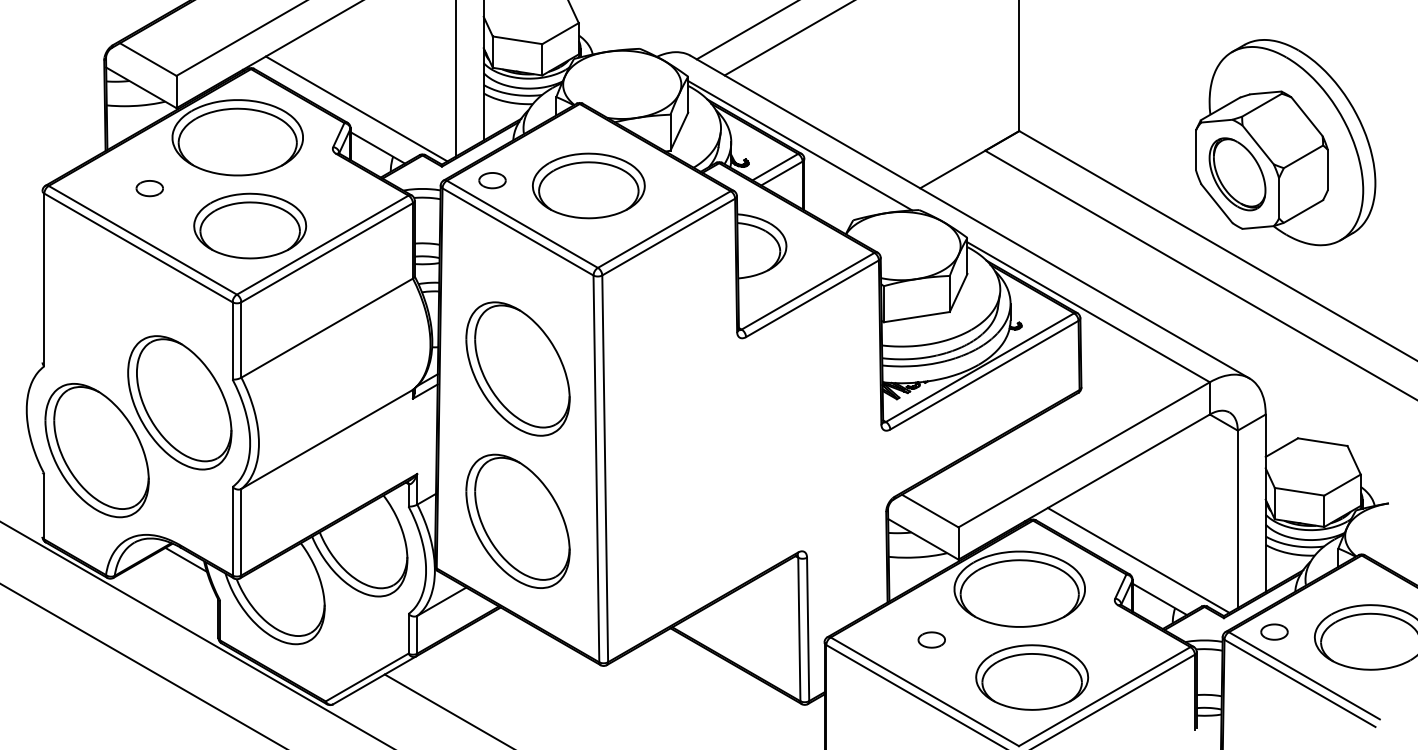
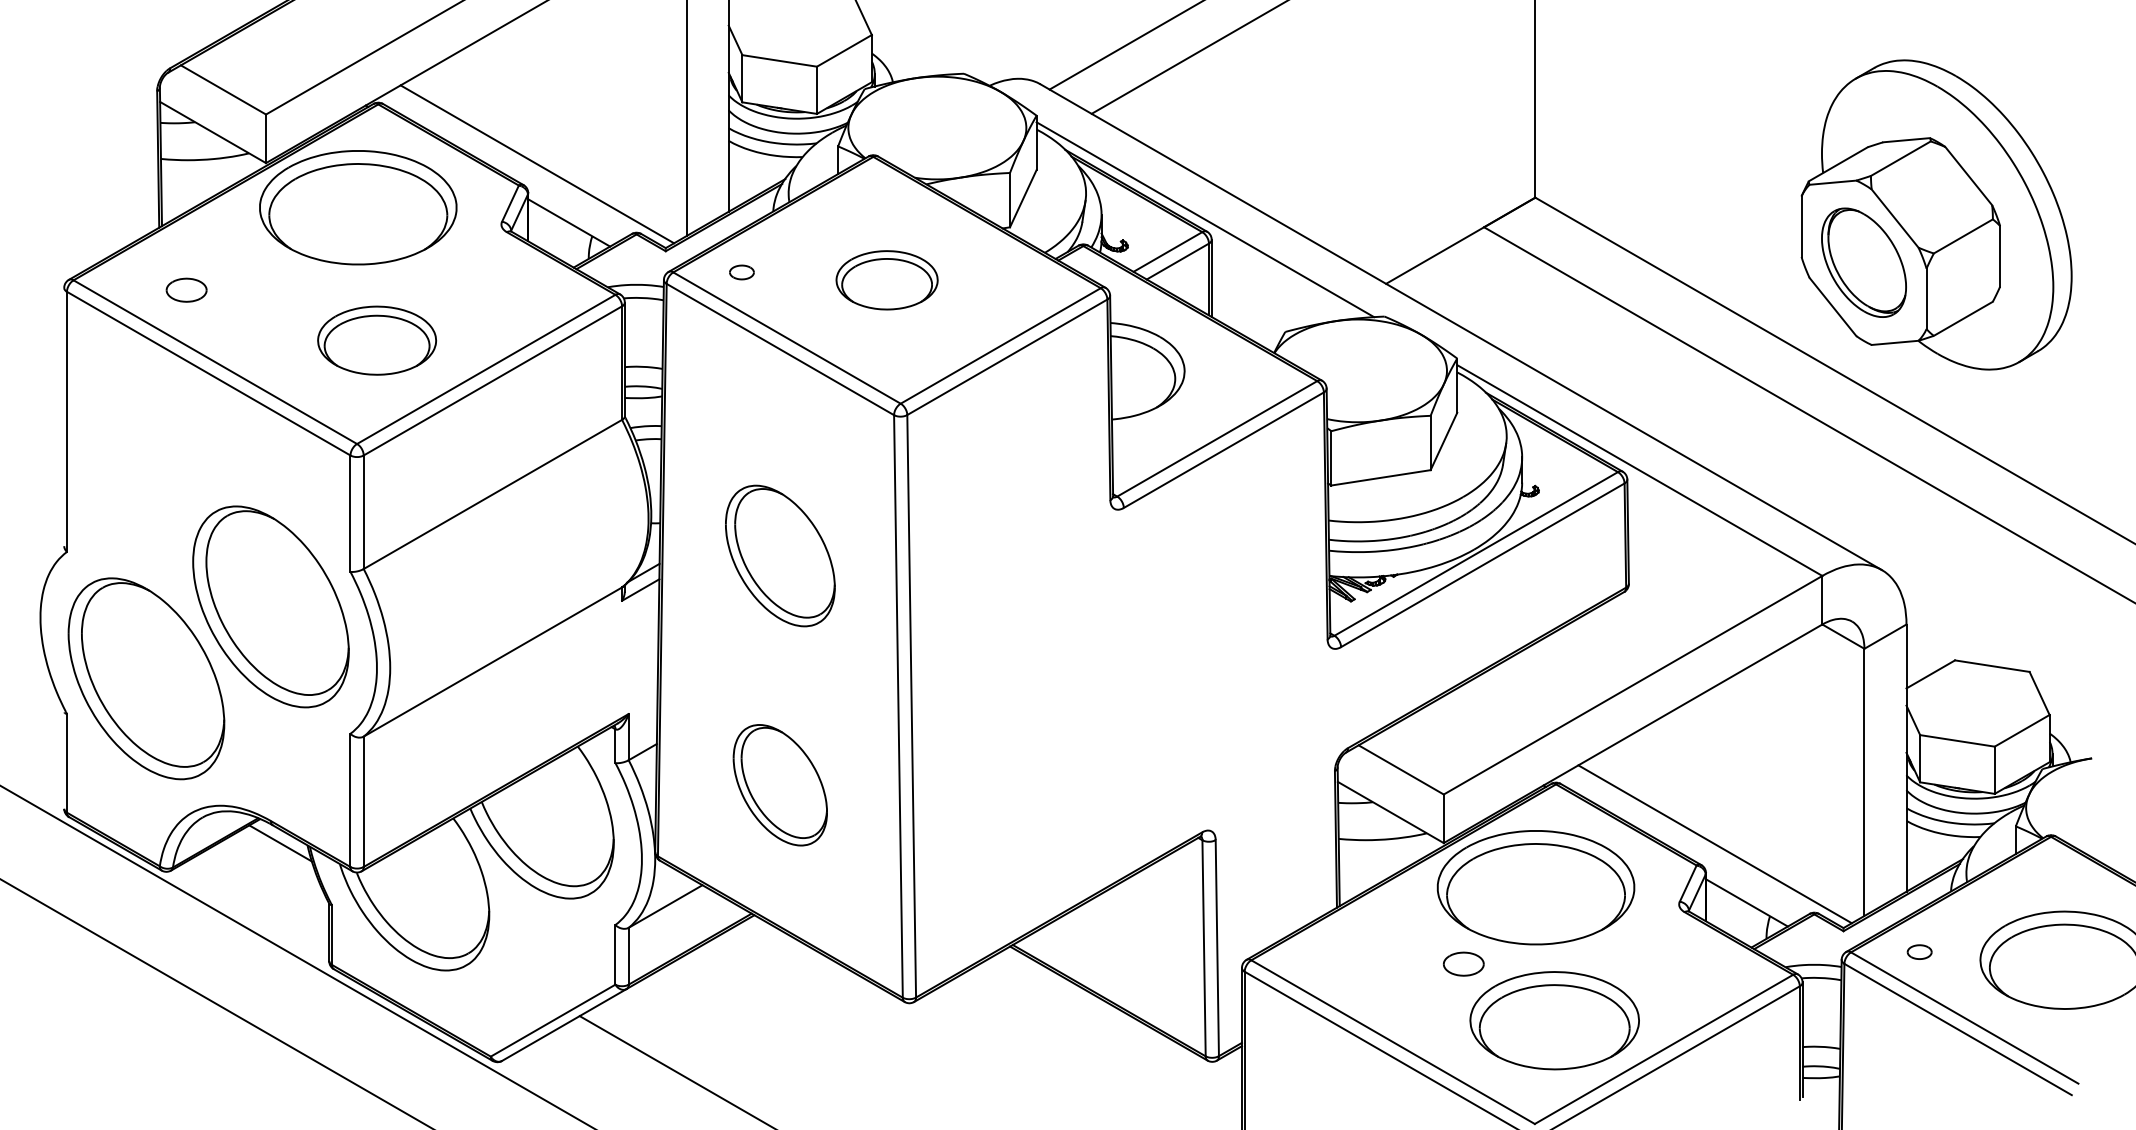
part: (492, 180) -> (741, 272), size x0.6
part: (588, 185) -> (886, 279), size x0.6
part: (149, 188) -> (186, 290), moved
part: (250, 225) -> (377, 339), size x0.7
part: (517, 368) -> (779, 555), size x0.7
part: (517, 520) -> (779, 784), size x0.6
part: (1274, 631) -> (1919, 951), size x0.6
part: (931, 639) -> (1463, 963), moved

